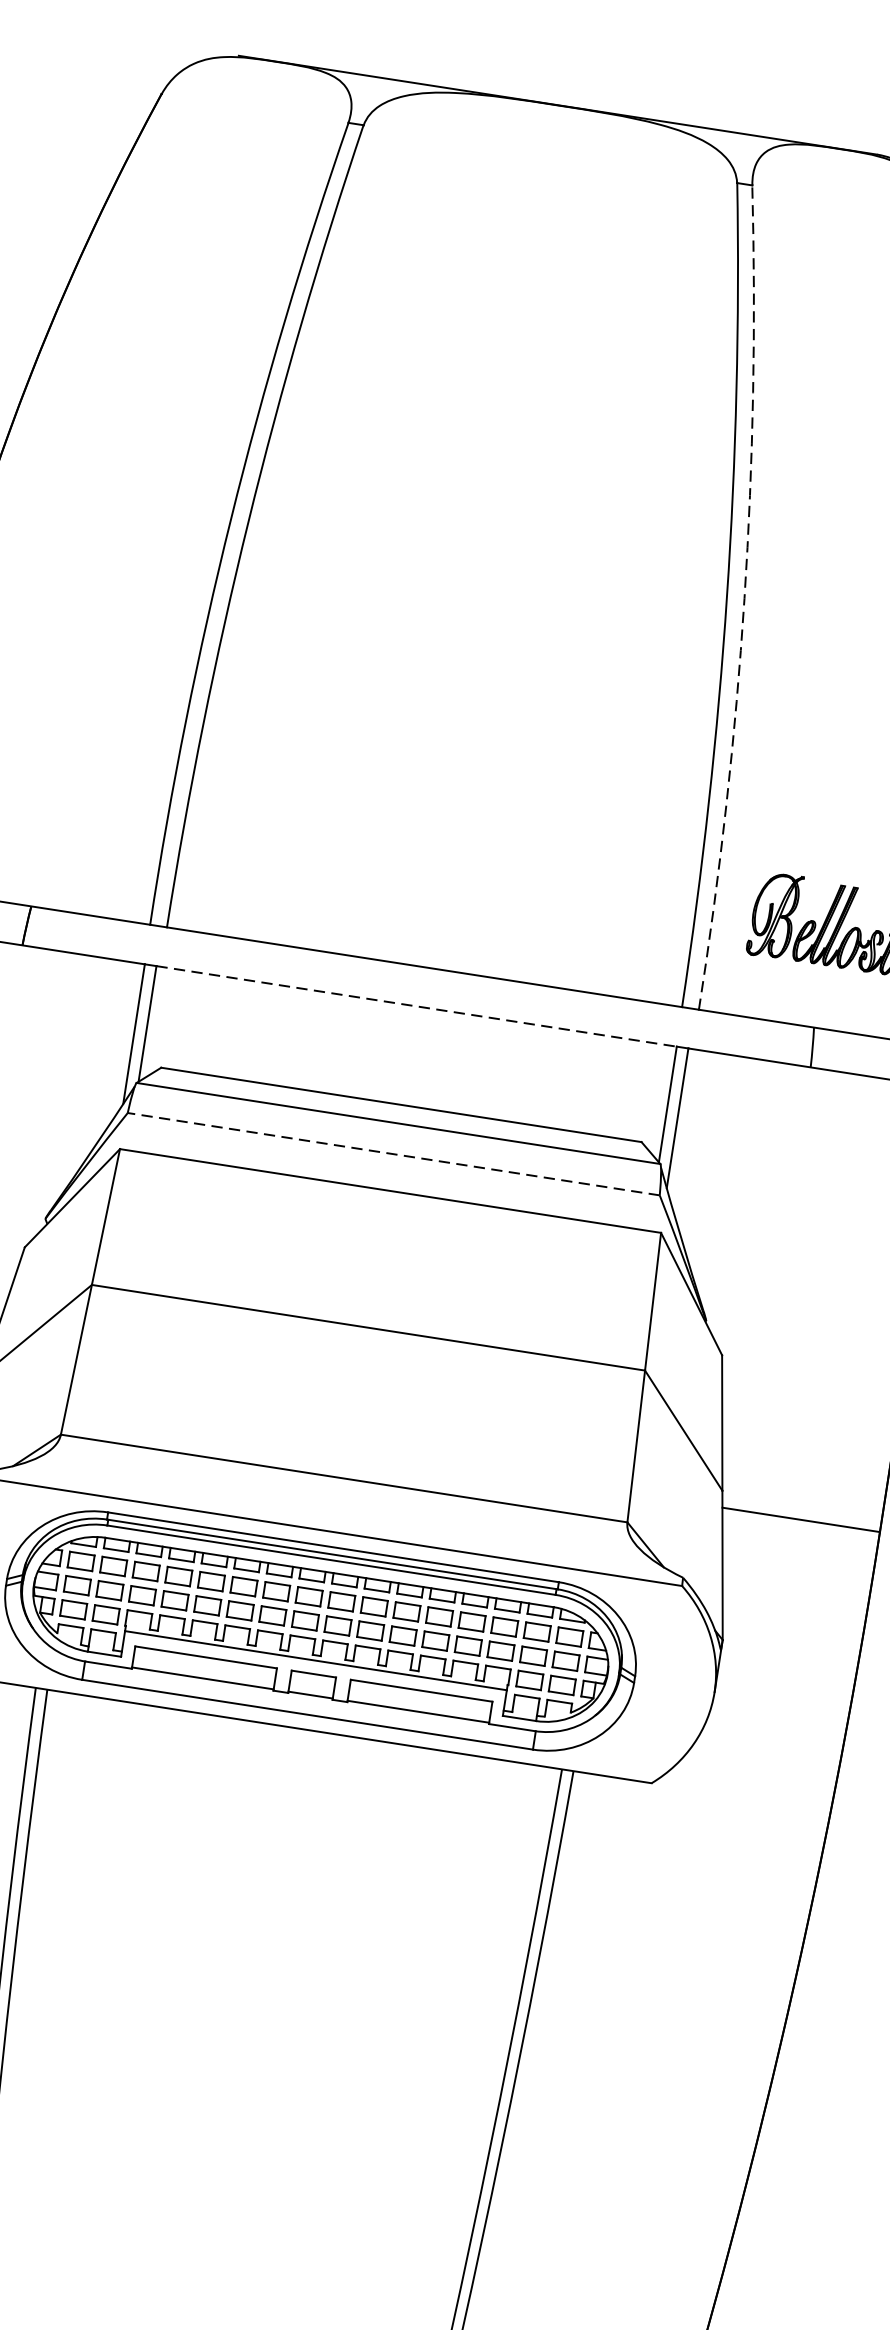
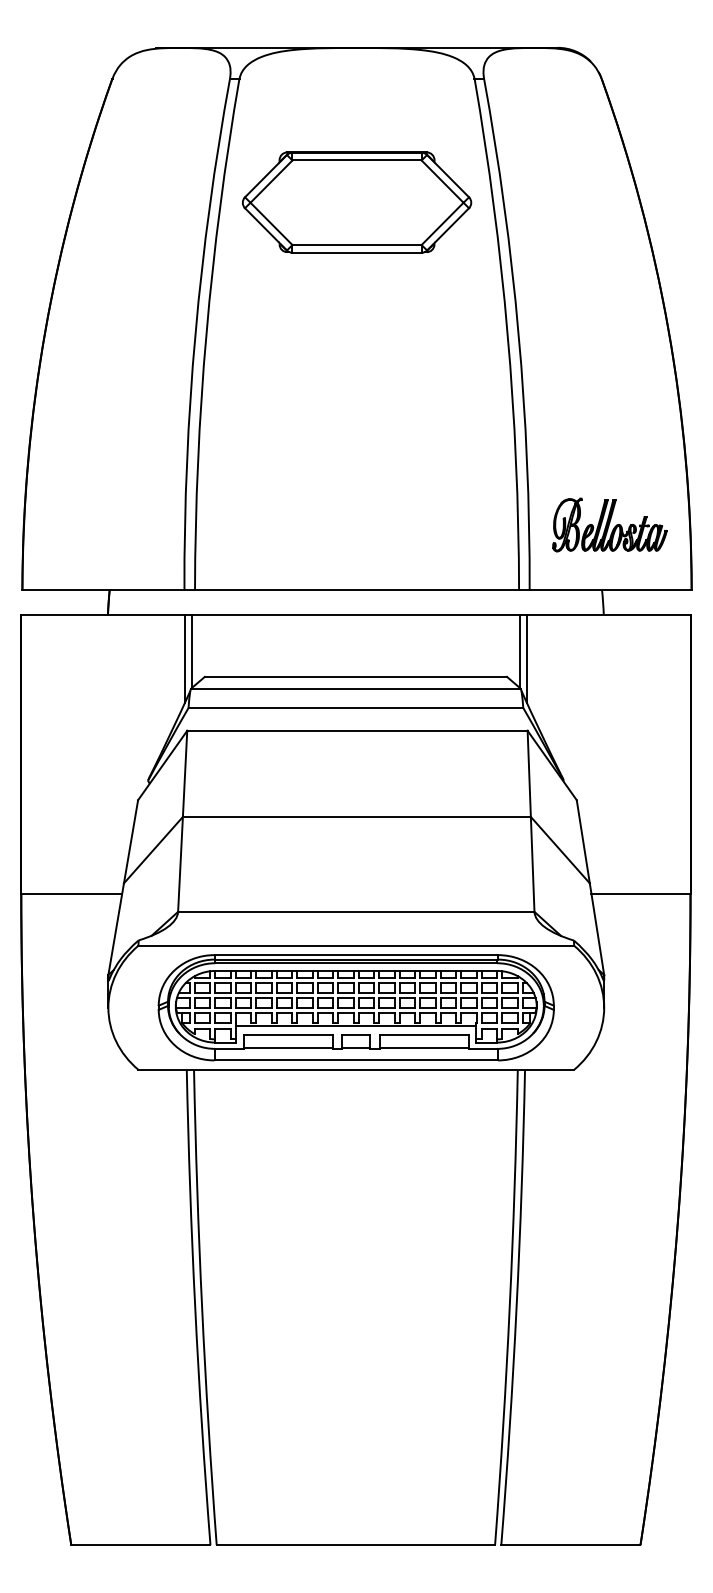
part: (520, 351) -> (357, 202), added
arc: (744, 599) -> (518, 333), dashed -> solid
line: (416, 1005) -> (355, 614), dashed -> solid
line: (393, 1153) -> (355, 707), dashed -> solid

